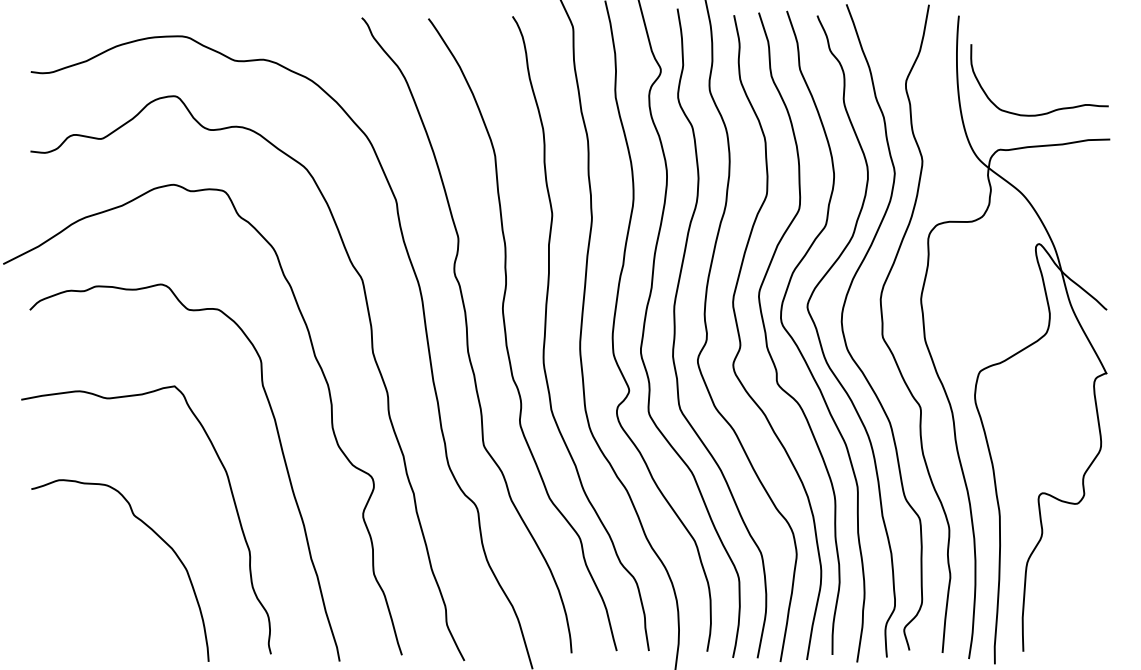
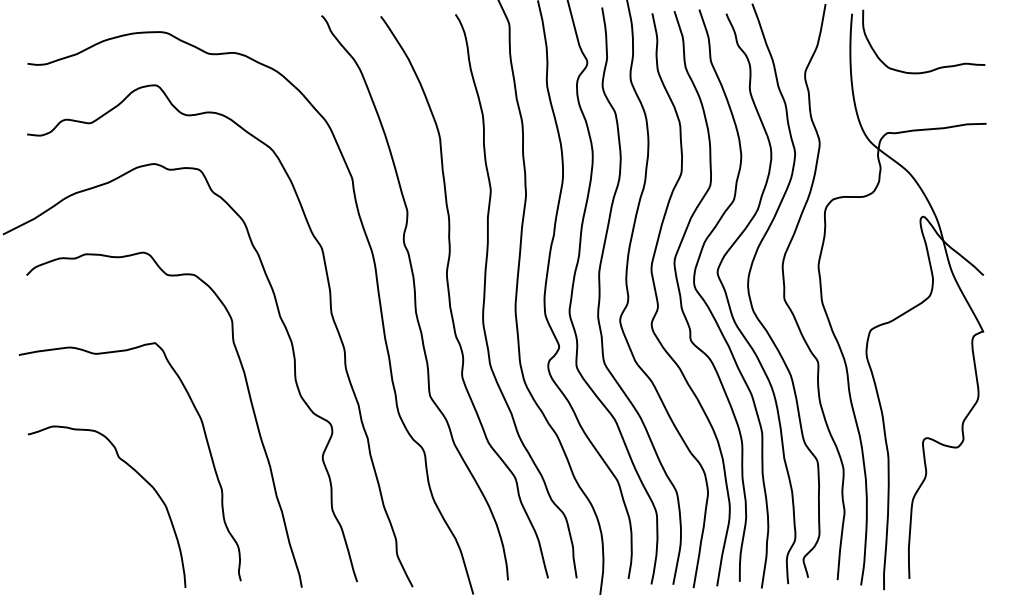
curve: (1051, 110) -> (934, 68), moved

